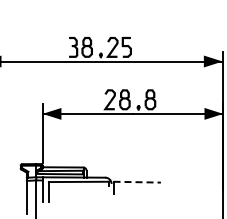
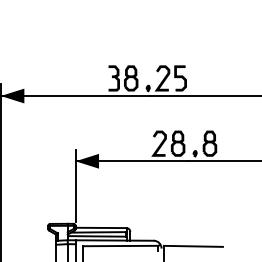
line: (137, 182) -> (193, 246), dashed -> solid

